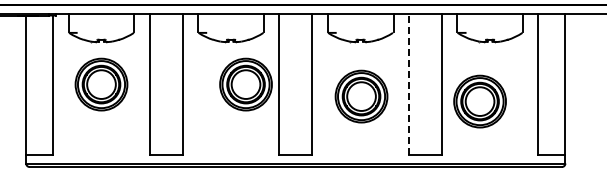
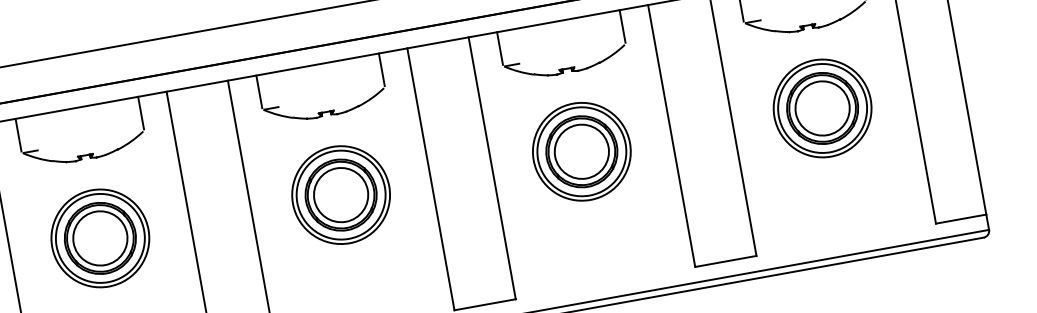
part: (245, 84) -> (340, 195), moved
line: (408, 84) -> (670, 135), dashed -> solid
part: (361, 96) -> (581, 151), moved
part: (479, 101) -> (821, 108), moved

